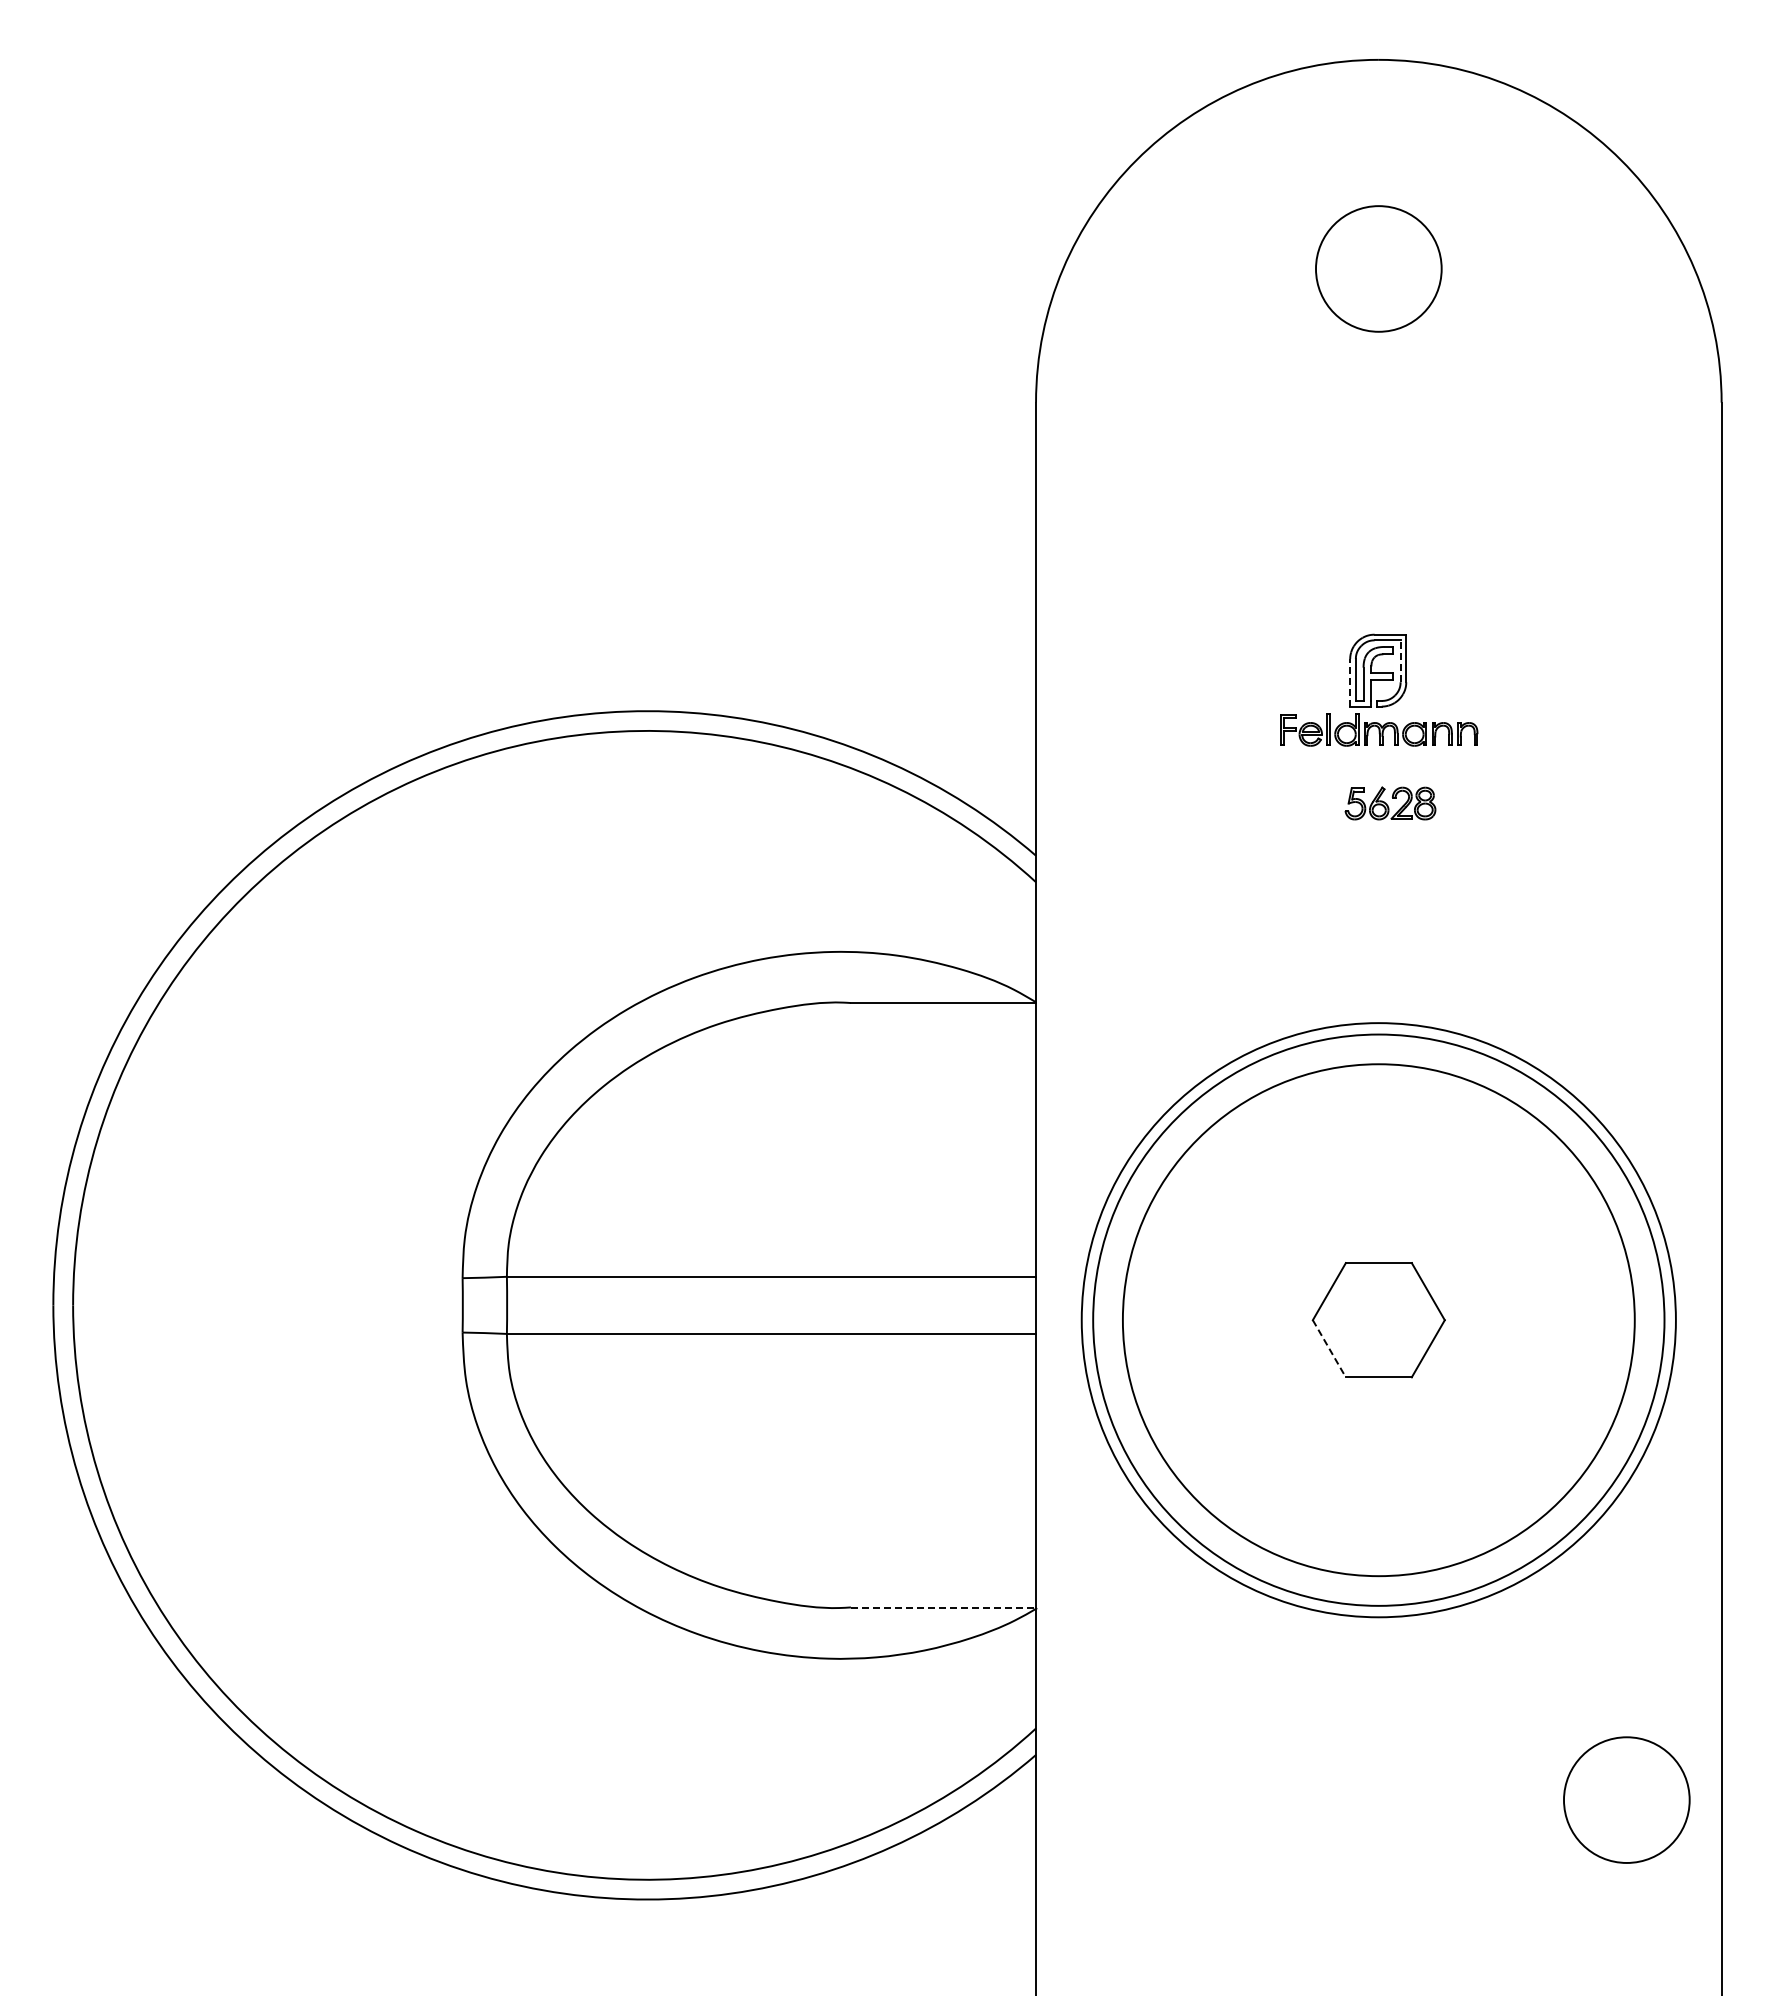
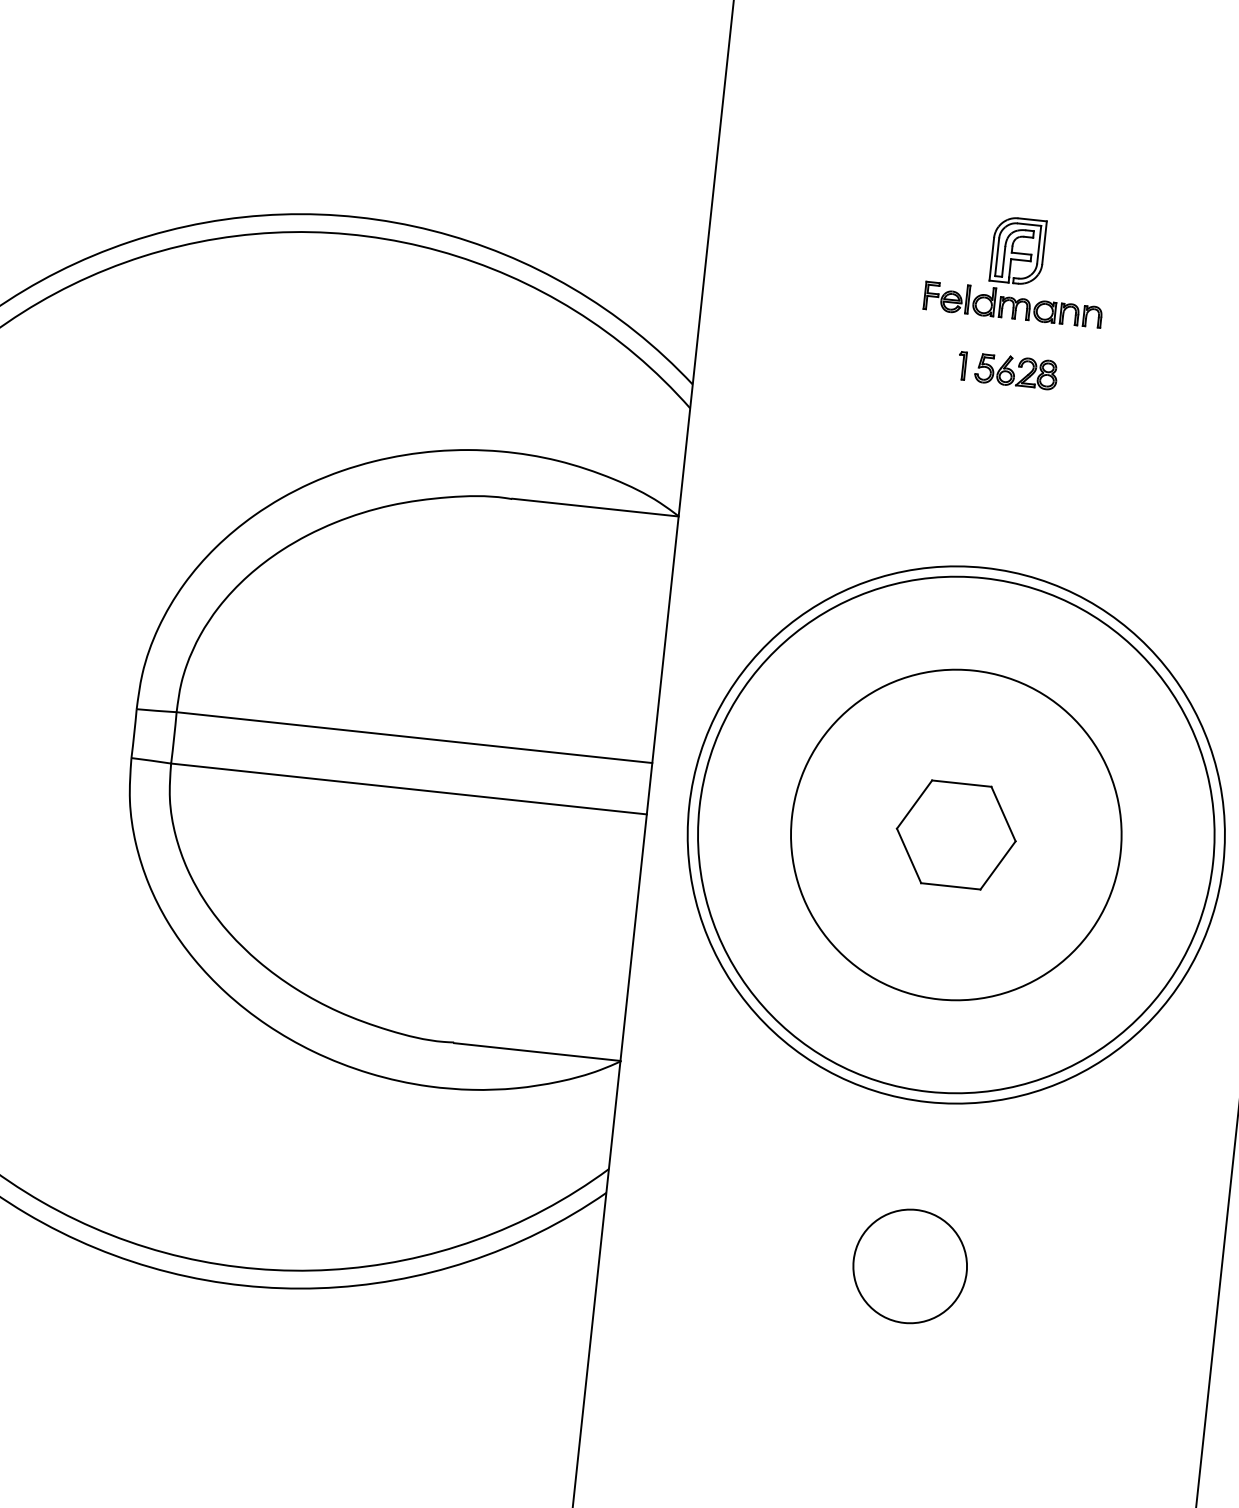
line: (1400, 661) -> (1039, 244), dashed -> solid
line: (1350, 682) -> (992, 258), dashed -> solid
part: (1329, 803) -> (961, 365), added
circle: (1378, 1320) -> (955, 835), size x0.71
line: (1329, 1348) -> (909, 855), dashed -> solid
line: (943, 1608) -> (537, 1052), dashed -> solid
circle: (1626, 1799) -> (909, 1265), moved

